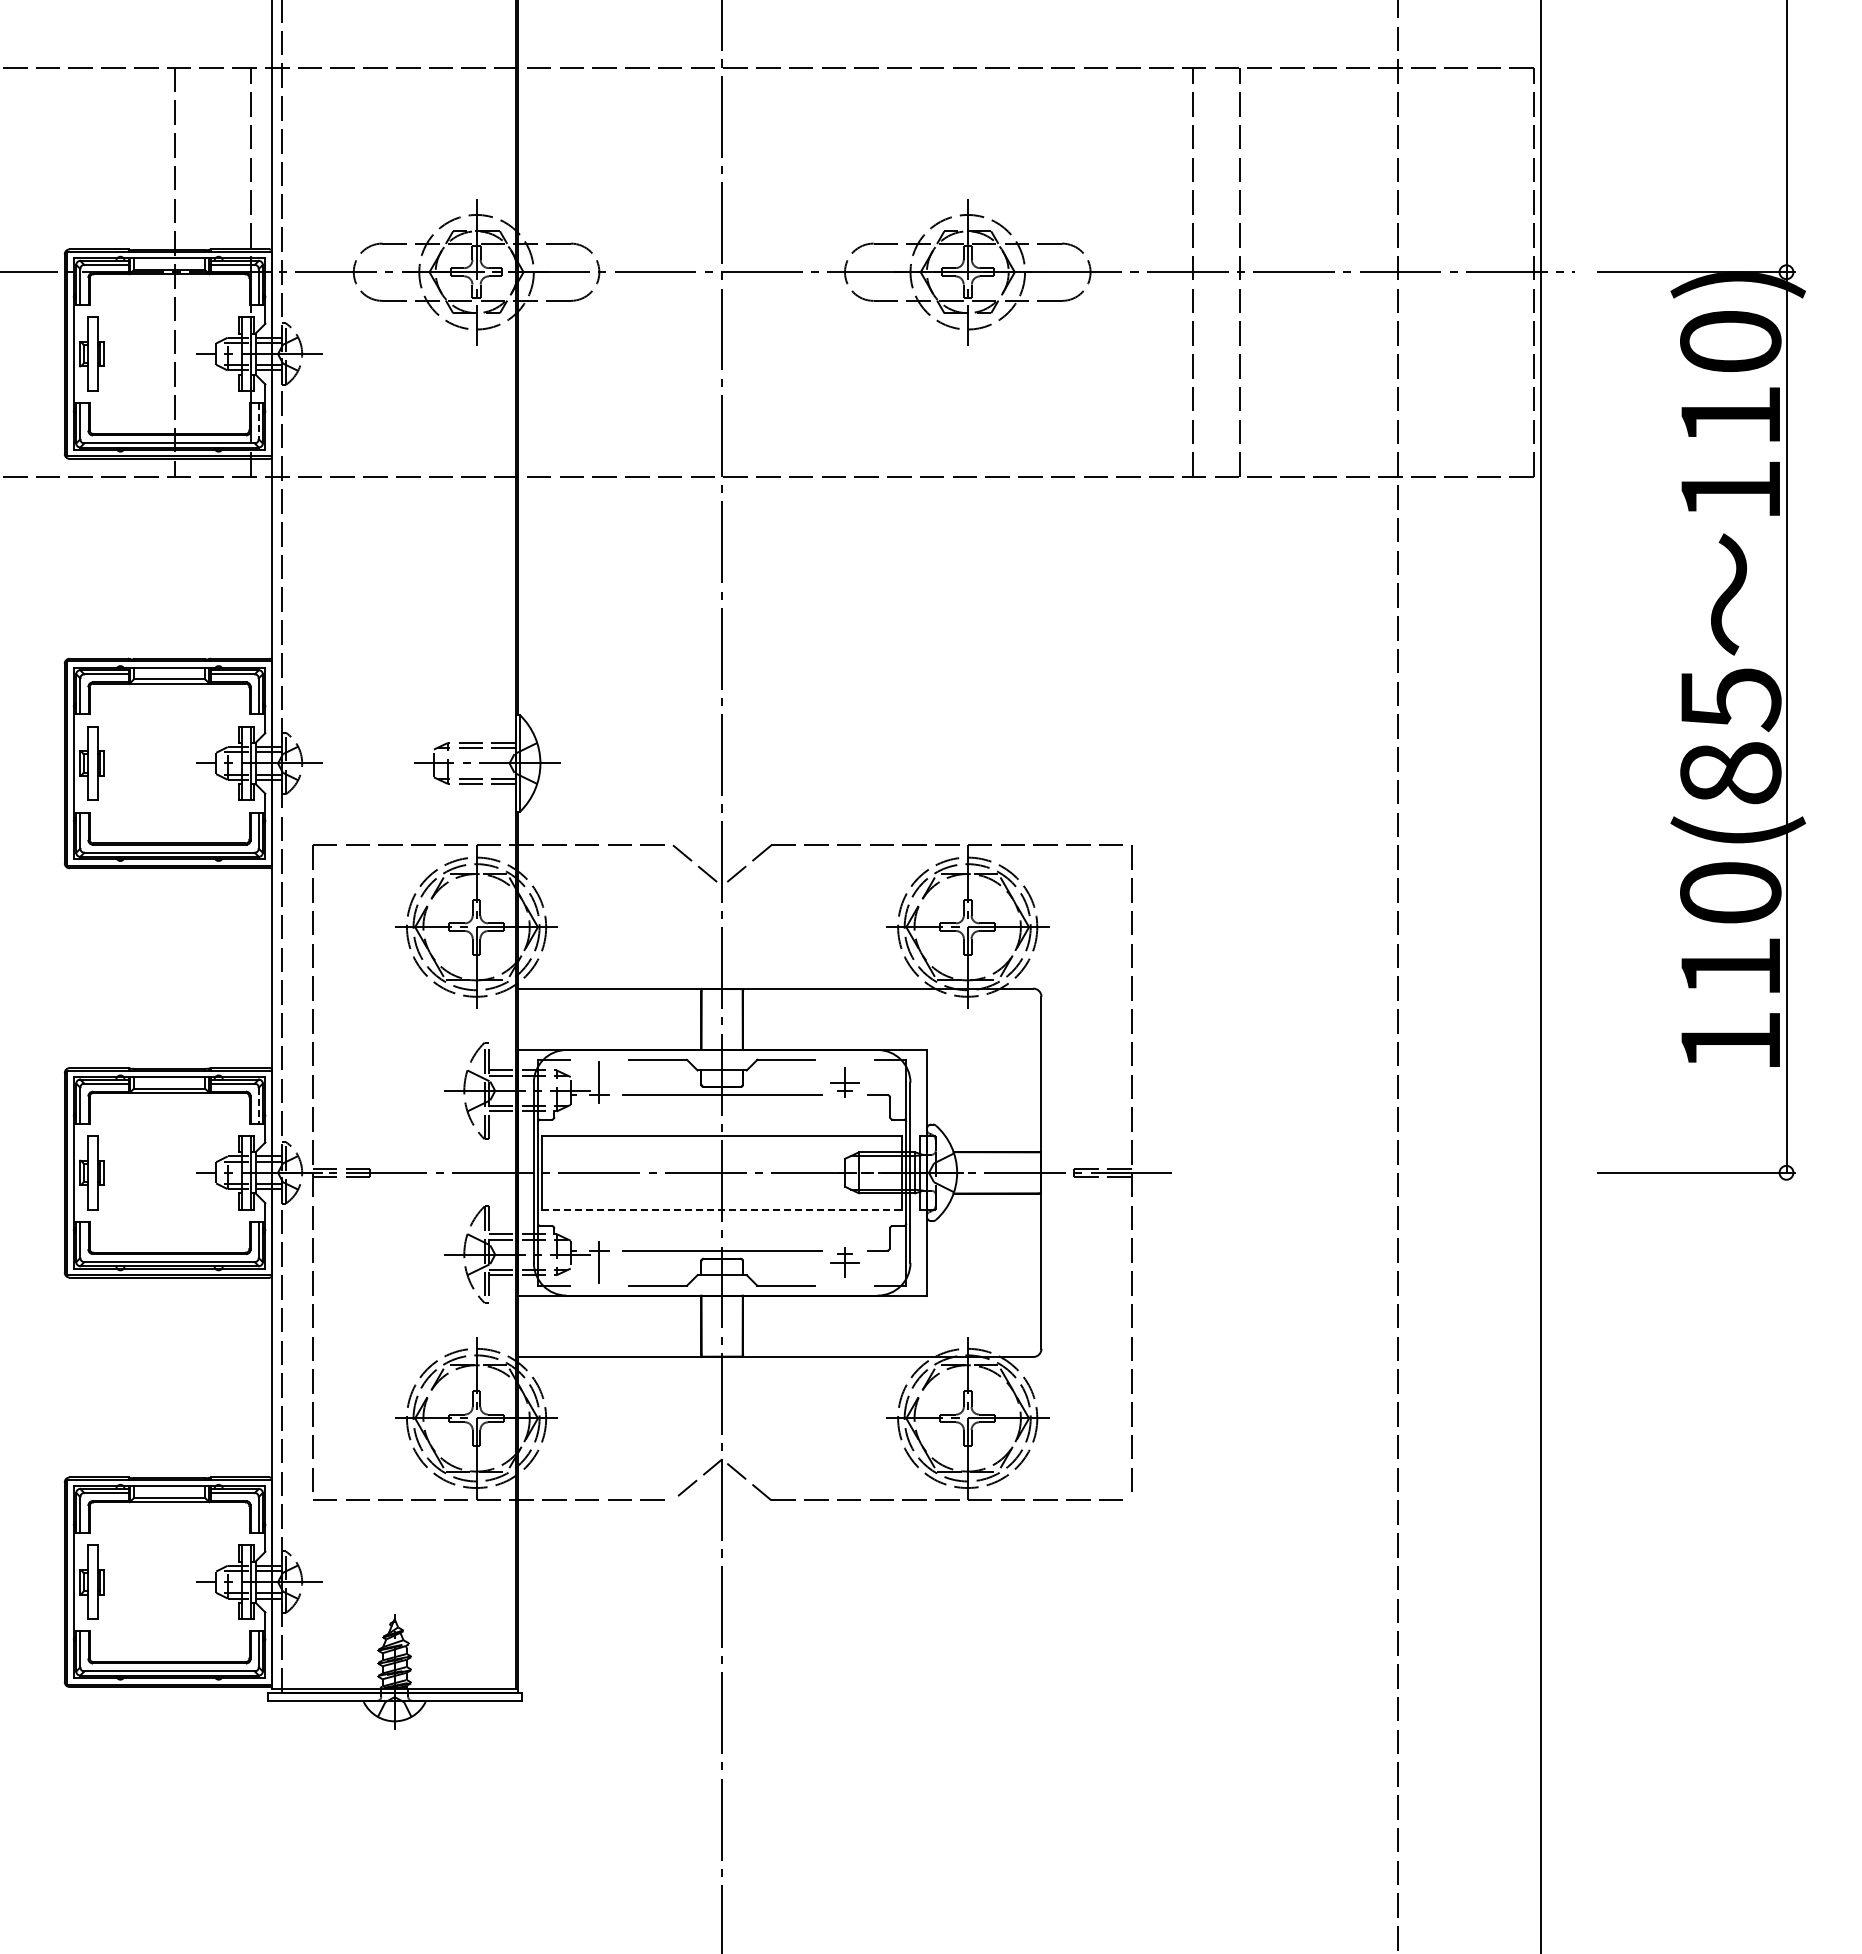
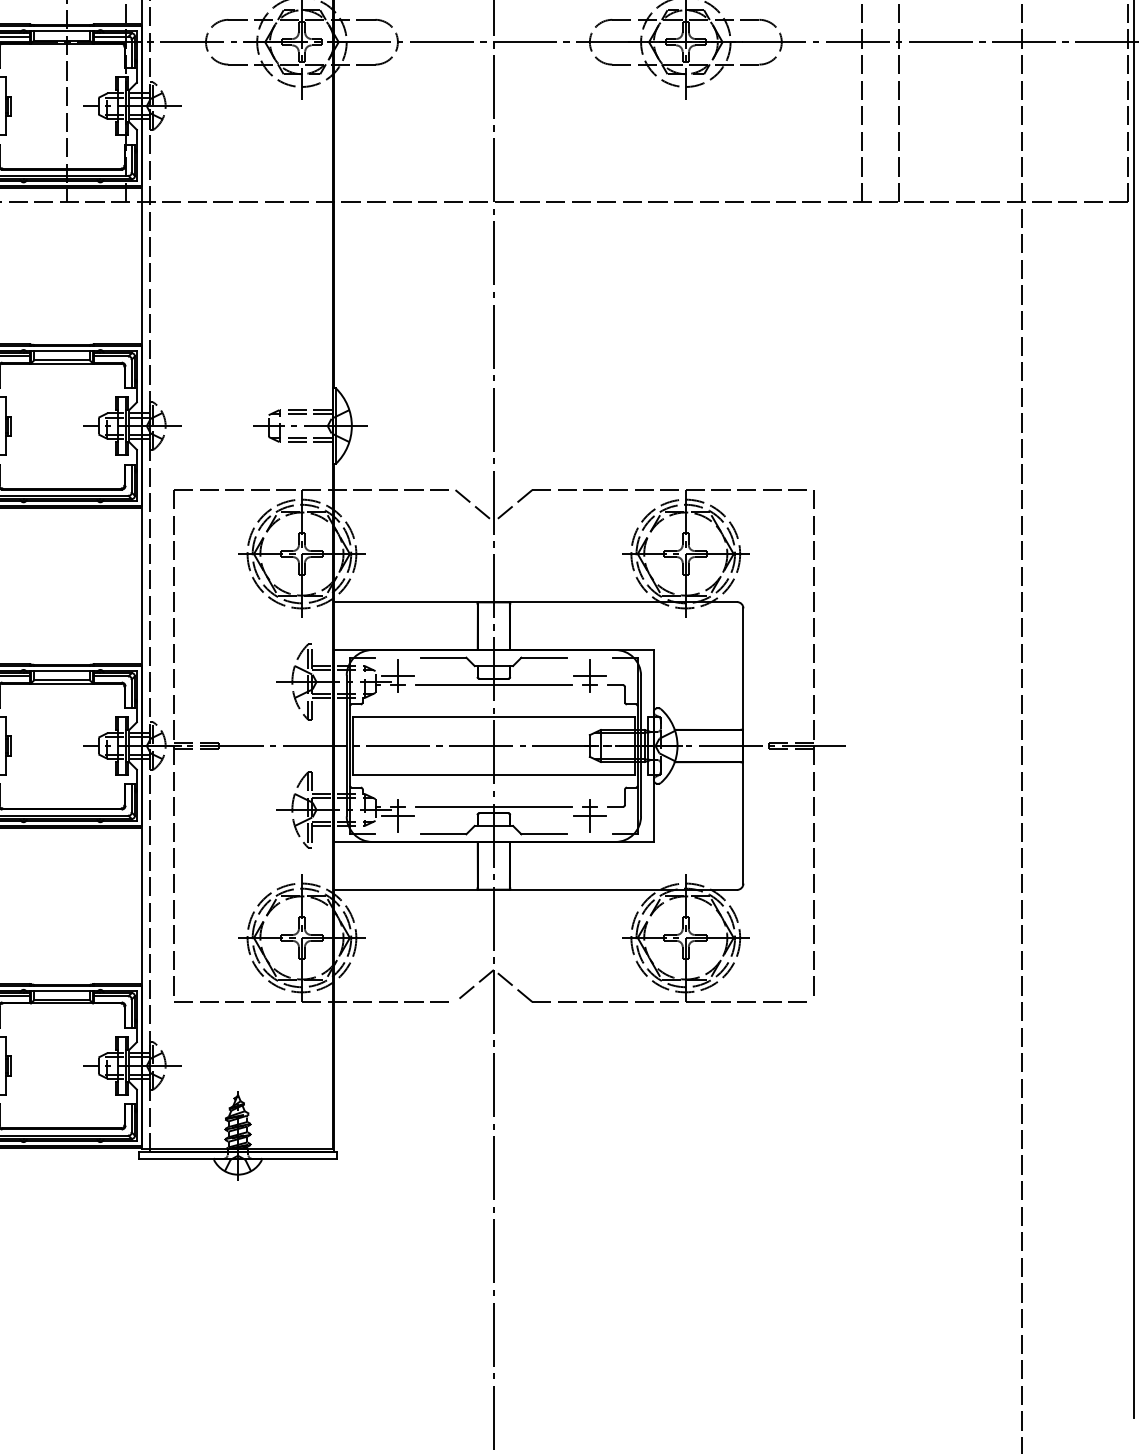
line: (258, 421) -> (131, 158), dashed -> solid
line: (598, 1082) -> (397, 675), added
part: (844, 1082) -> (589, 675), size x1.43
line: (258, 1106) -> (131, 694), dashed -> solid
line: (722, 1209) -> (494, 774), dashed -> solid
line: (598, 1262) -> (397, 816), added
part: (844, 1262) -> (589, 816), size x1.43

